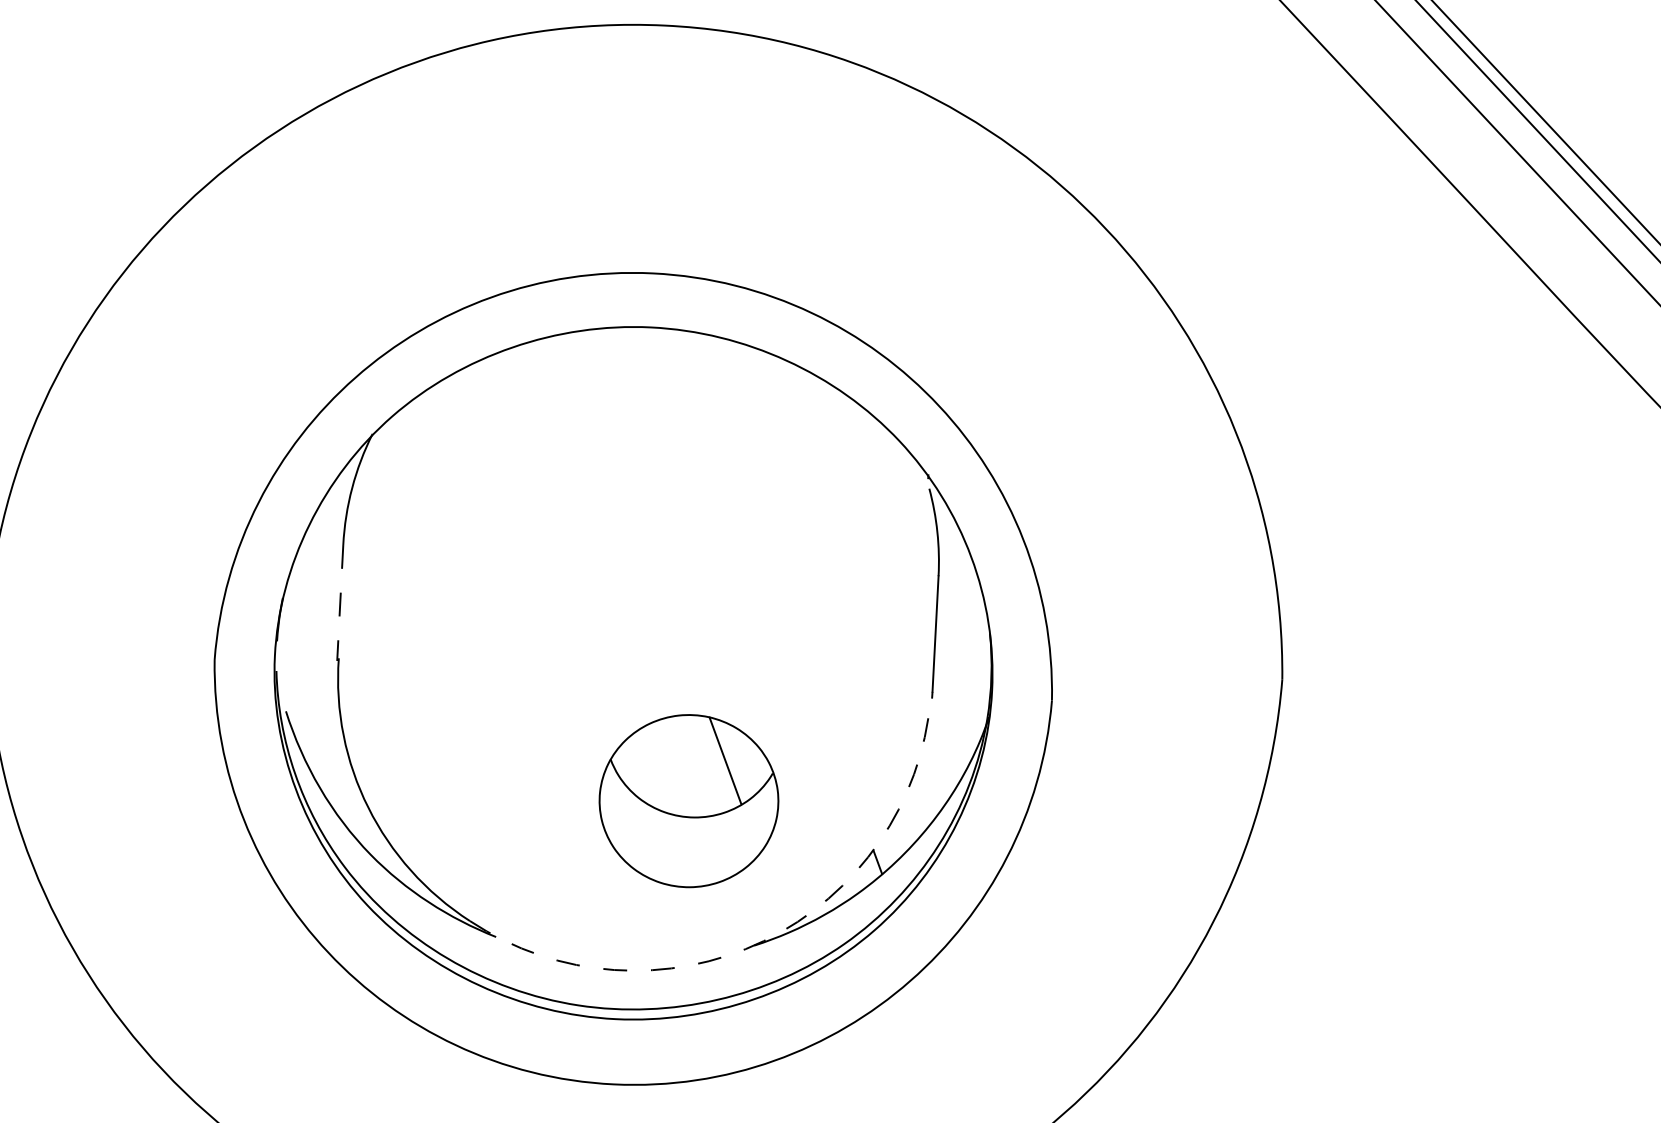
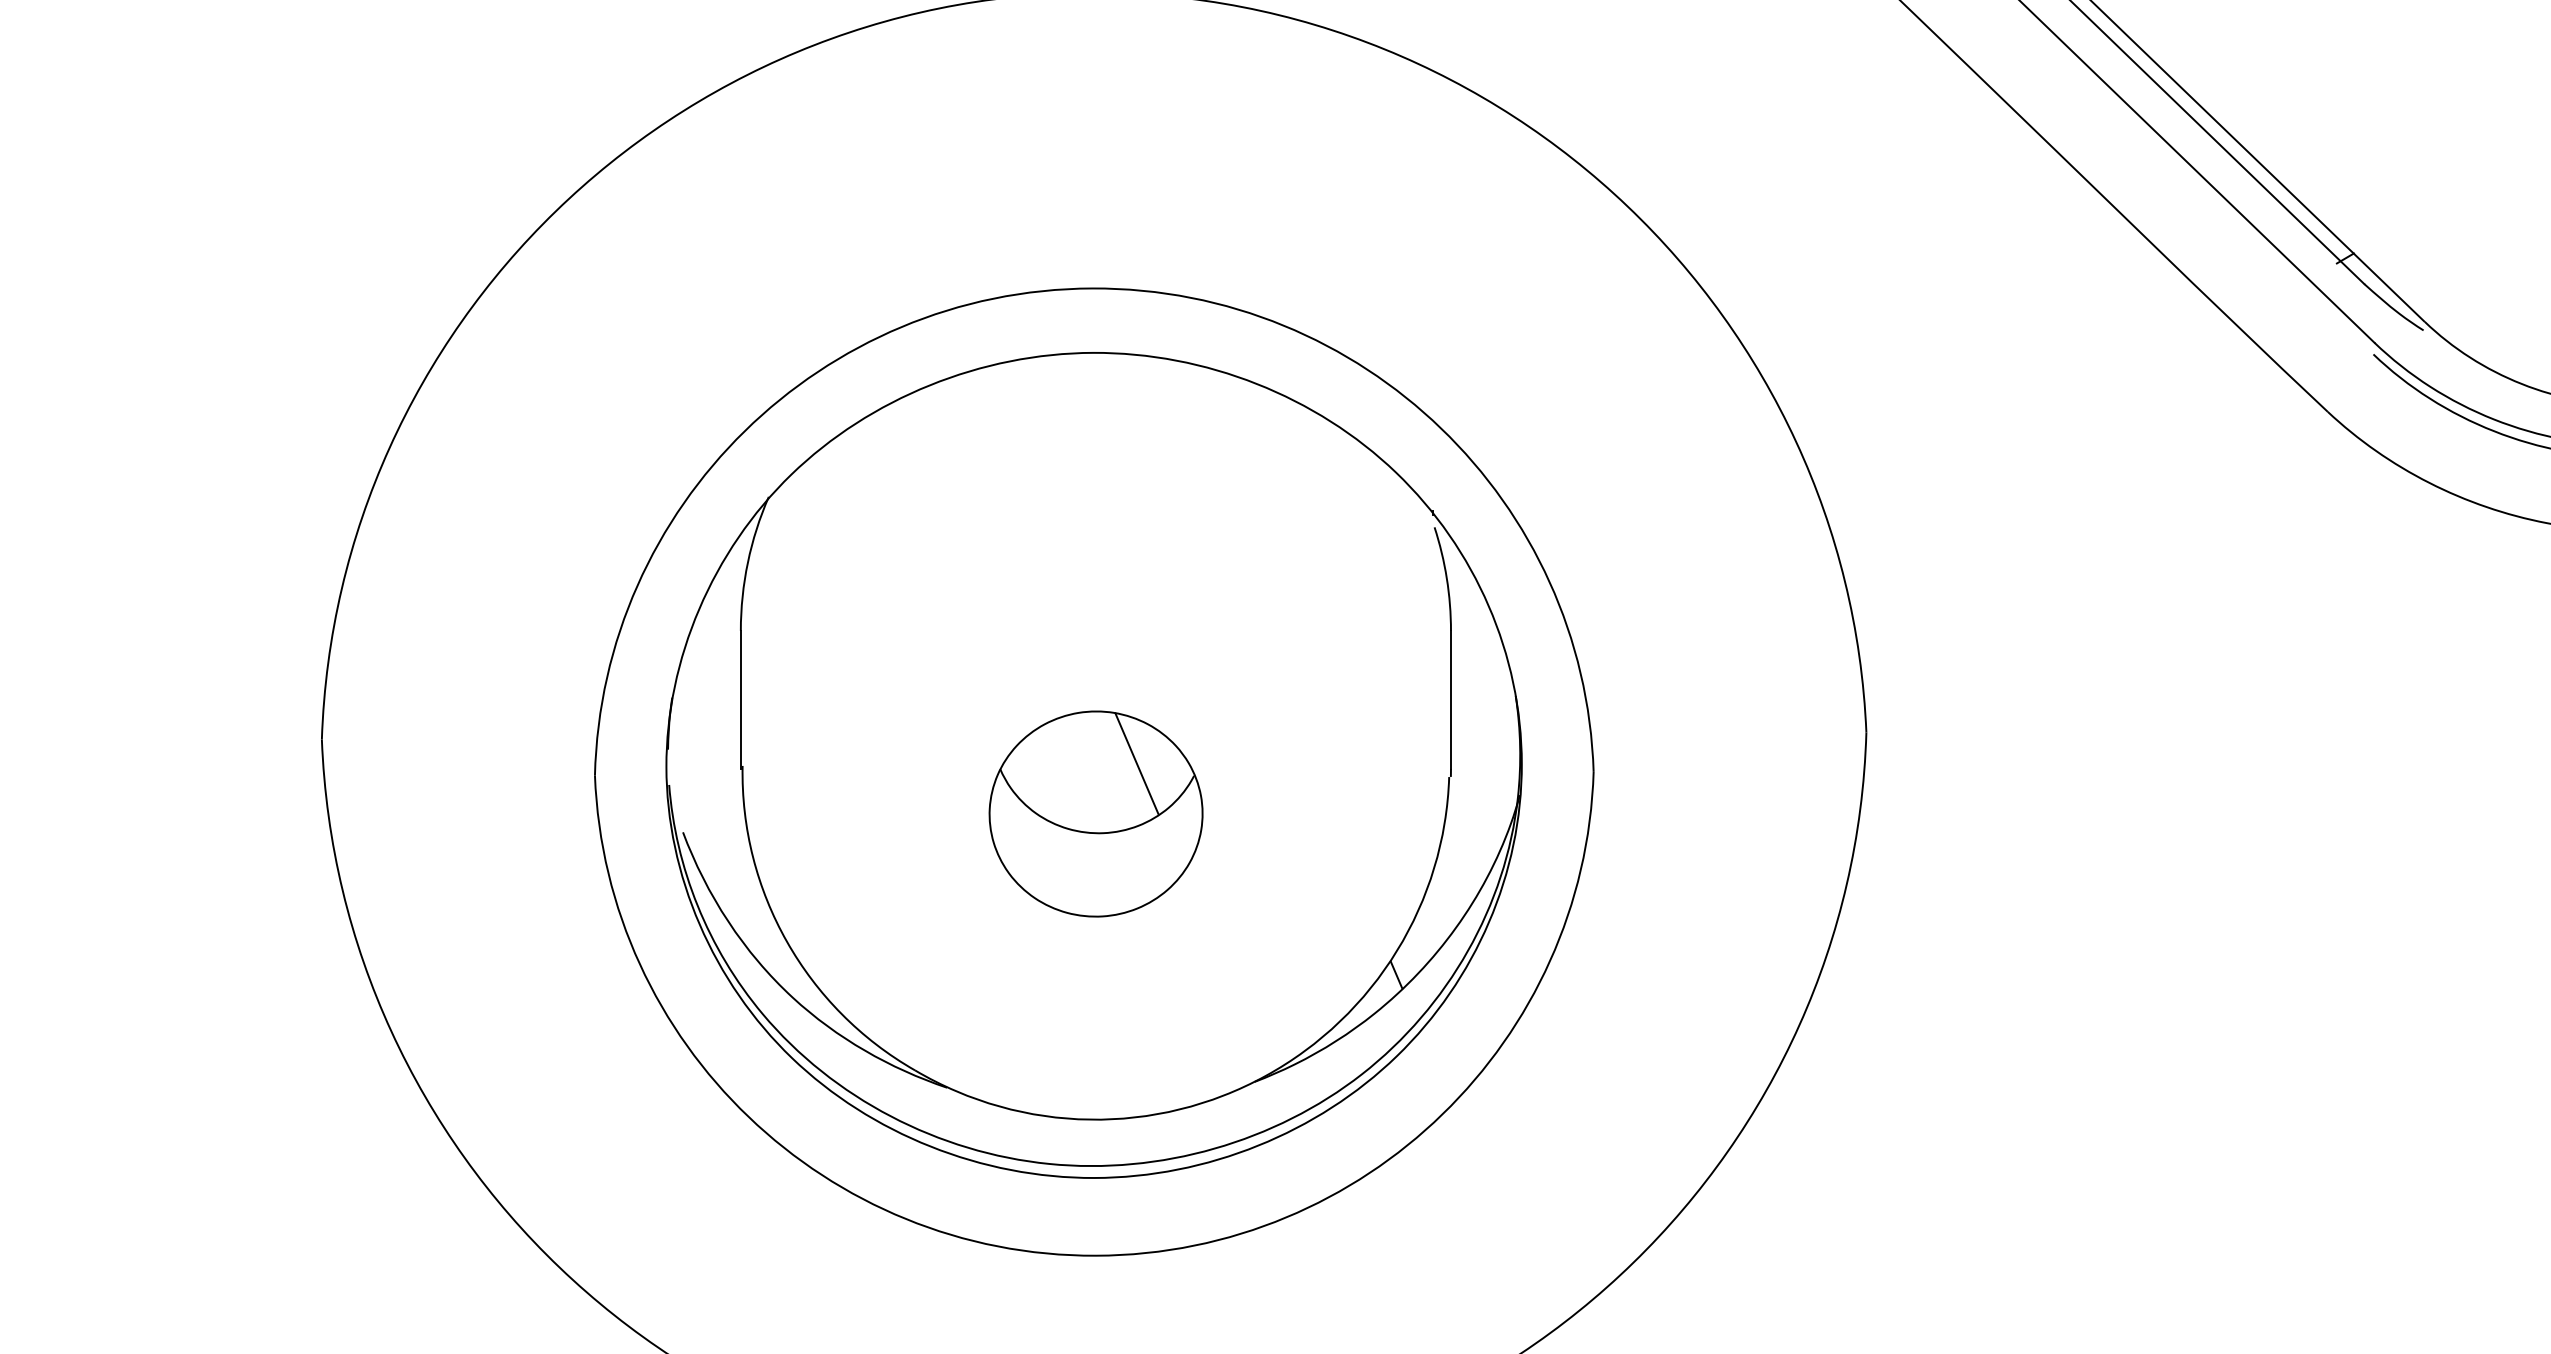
line: (339, 603) -> (740, 700), dashed -> solid
part: (688, 800) -> (1095, 813), moved
arc: (763, 940) -> (1265, 1075), dashed -> solid

